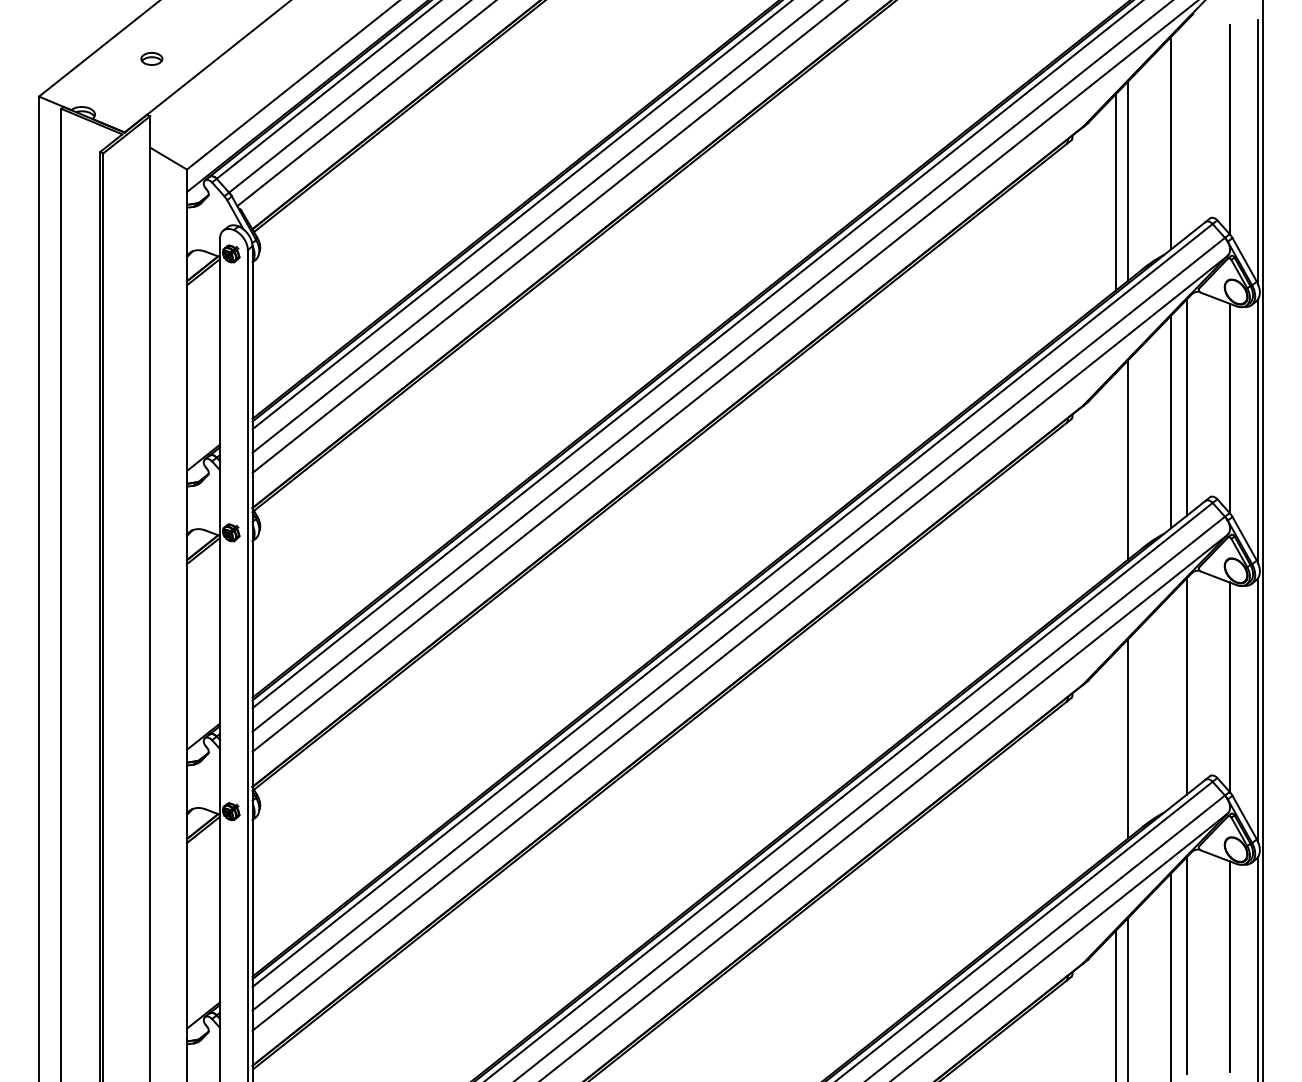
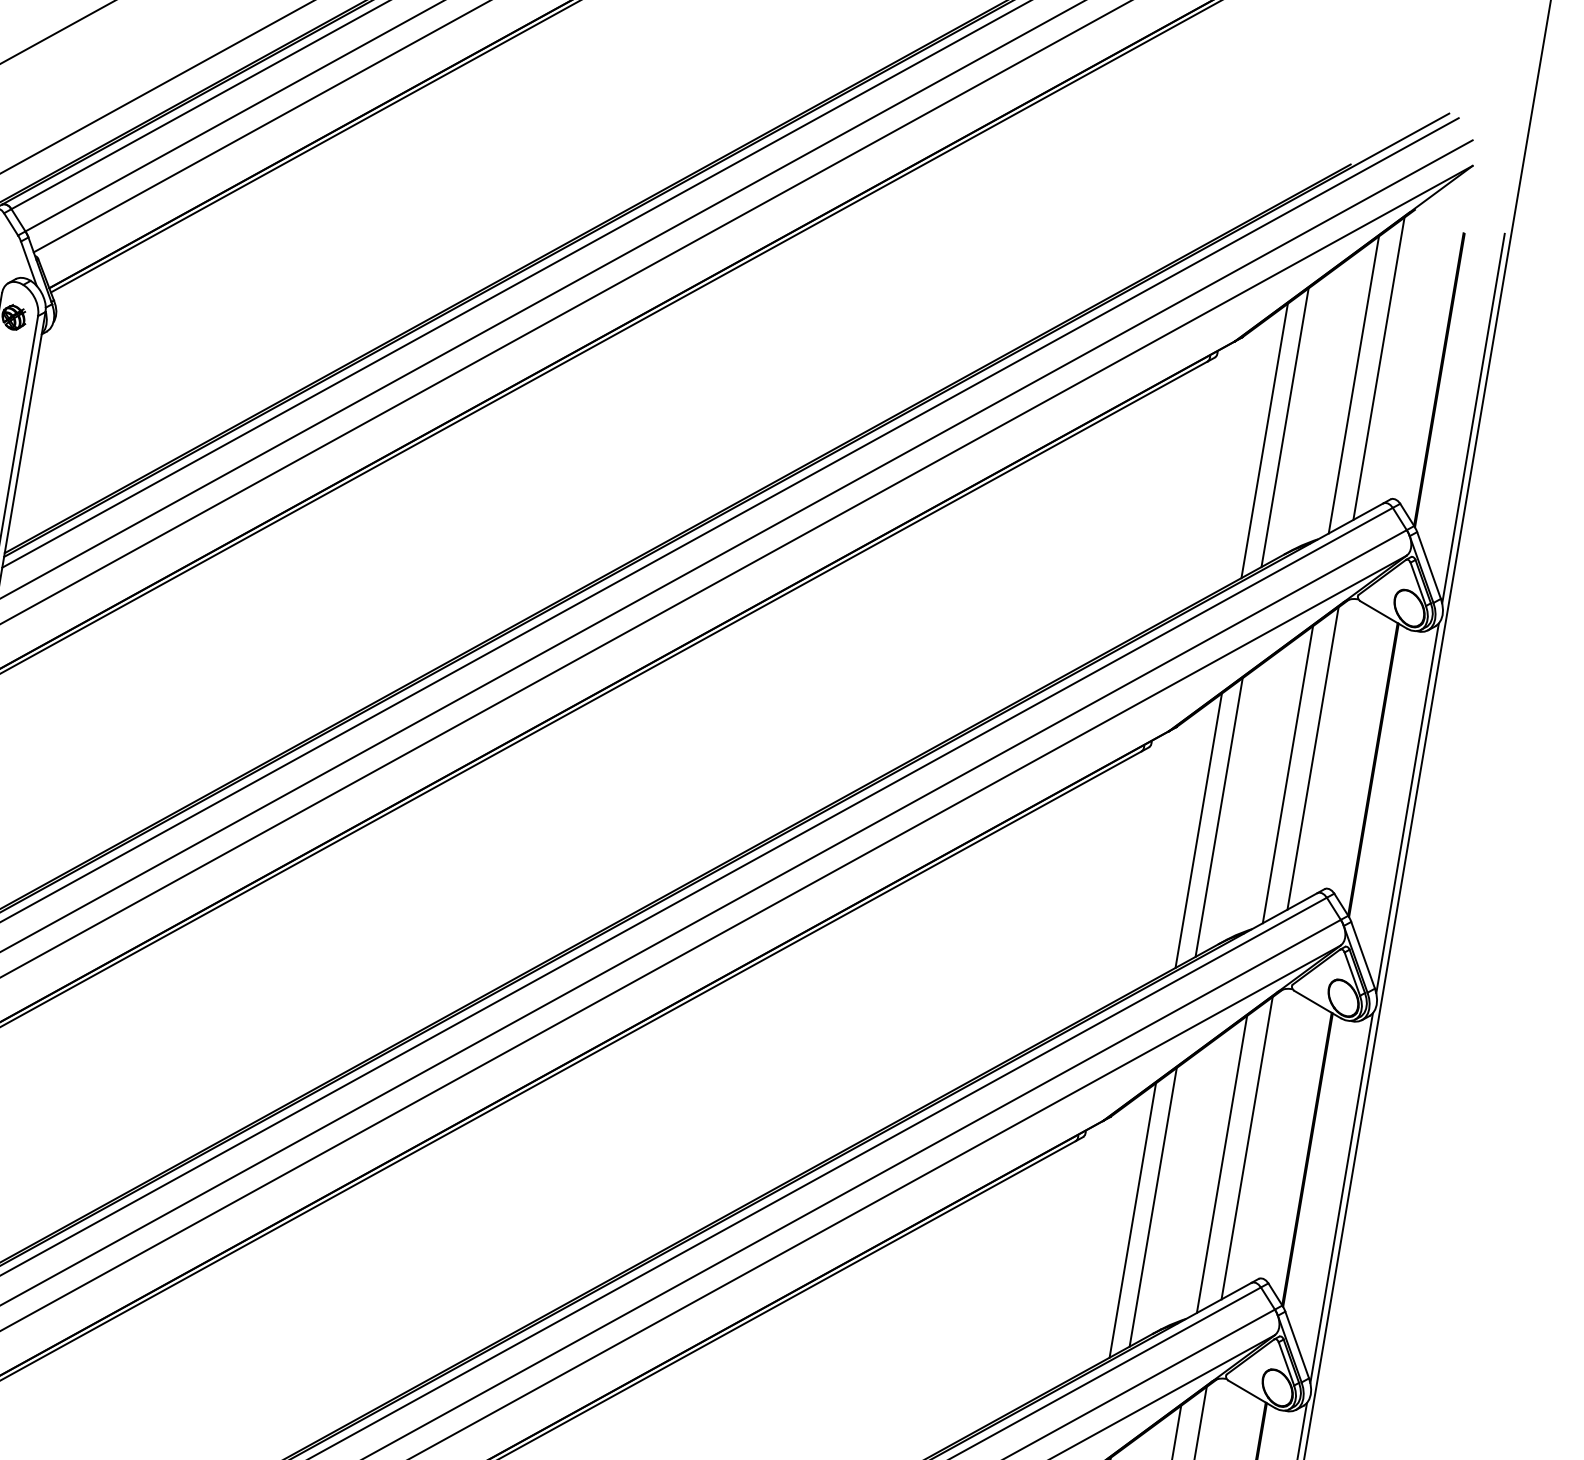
line: (1186, 128) -> (1378, 368), added
line: (1115, 471) -> (1198, 830), added
line: (1171, 700) -> (1222, 1164), added
line: (1115, 750) -> (1132, 1220), added

